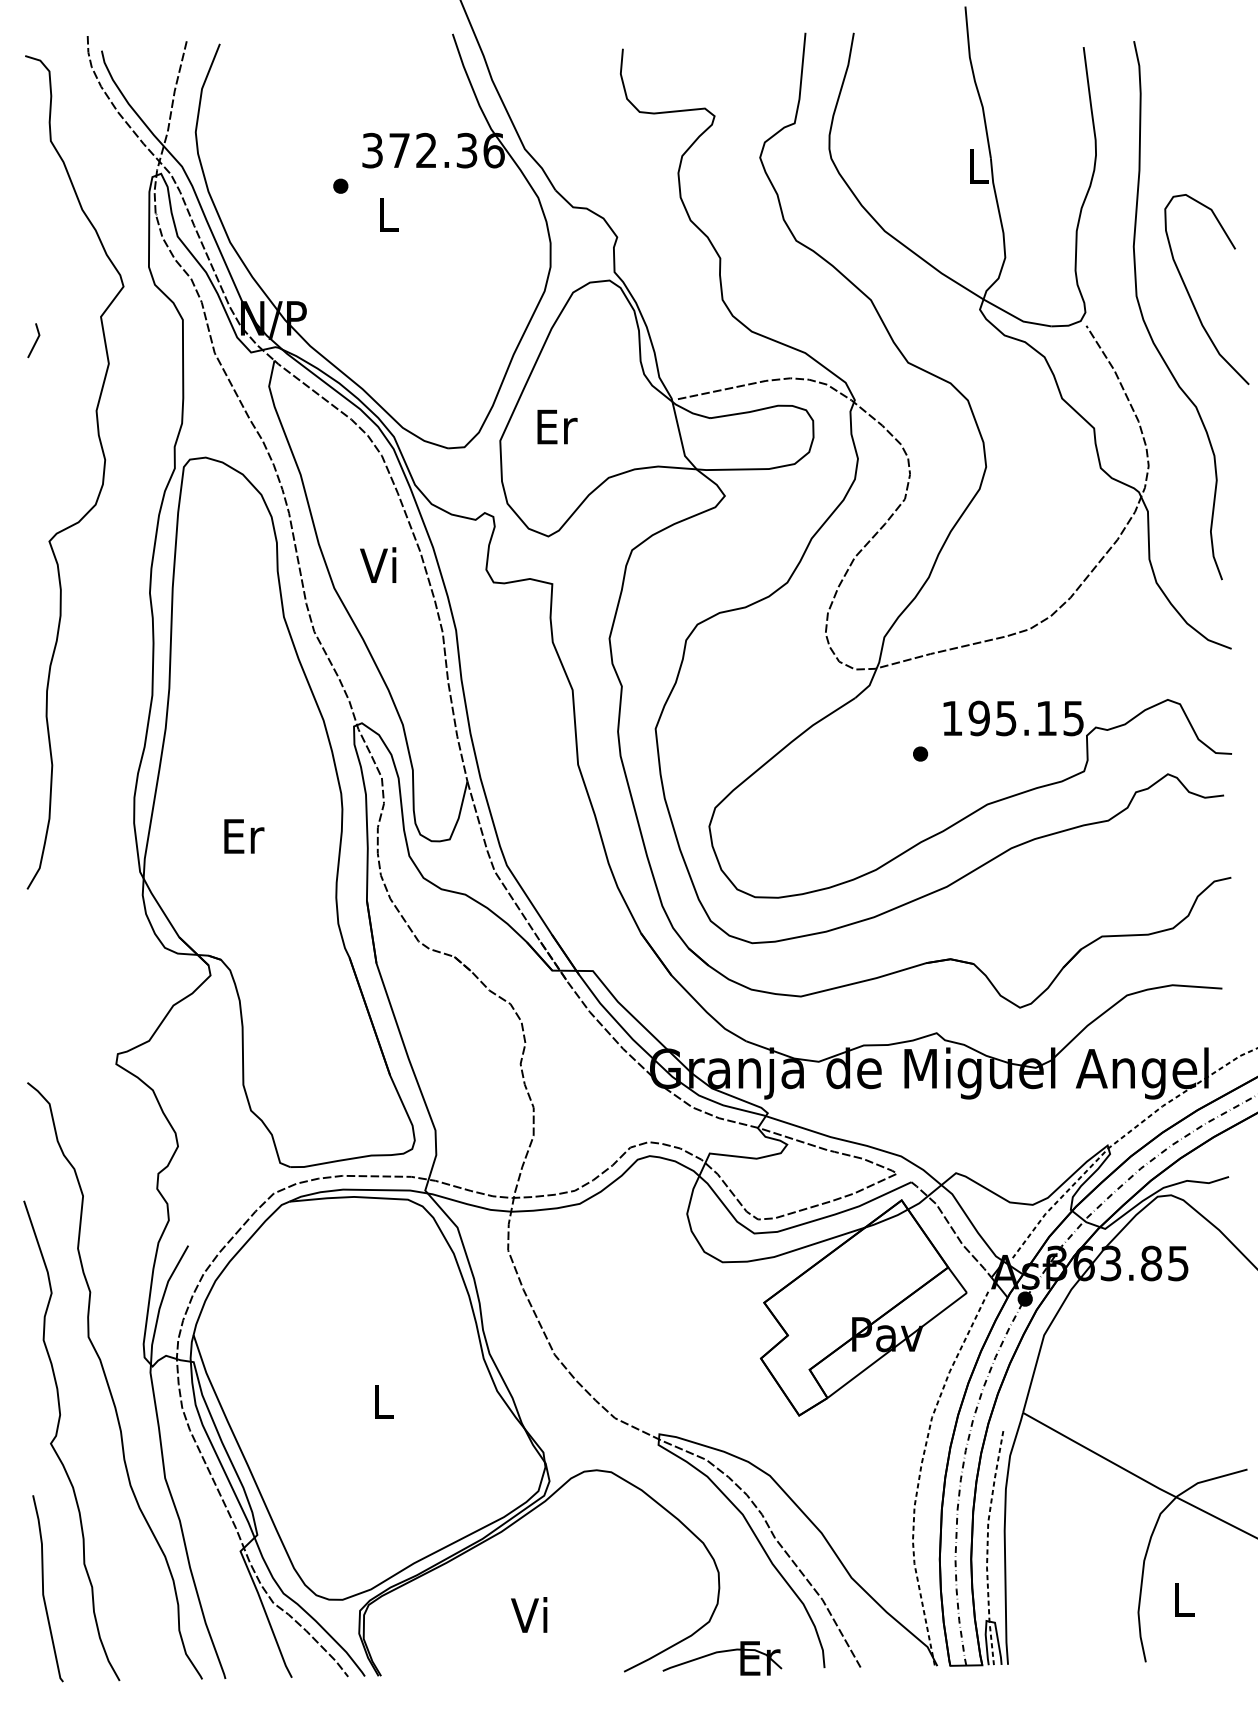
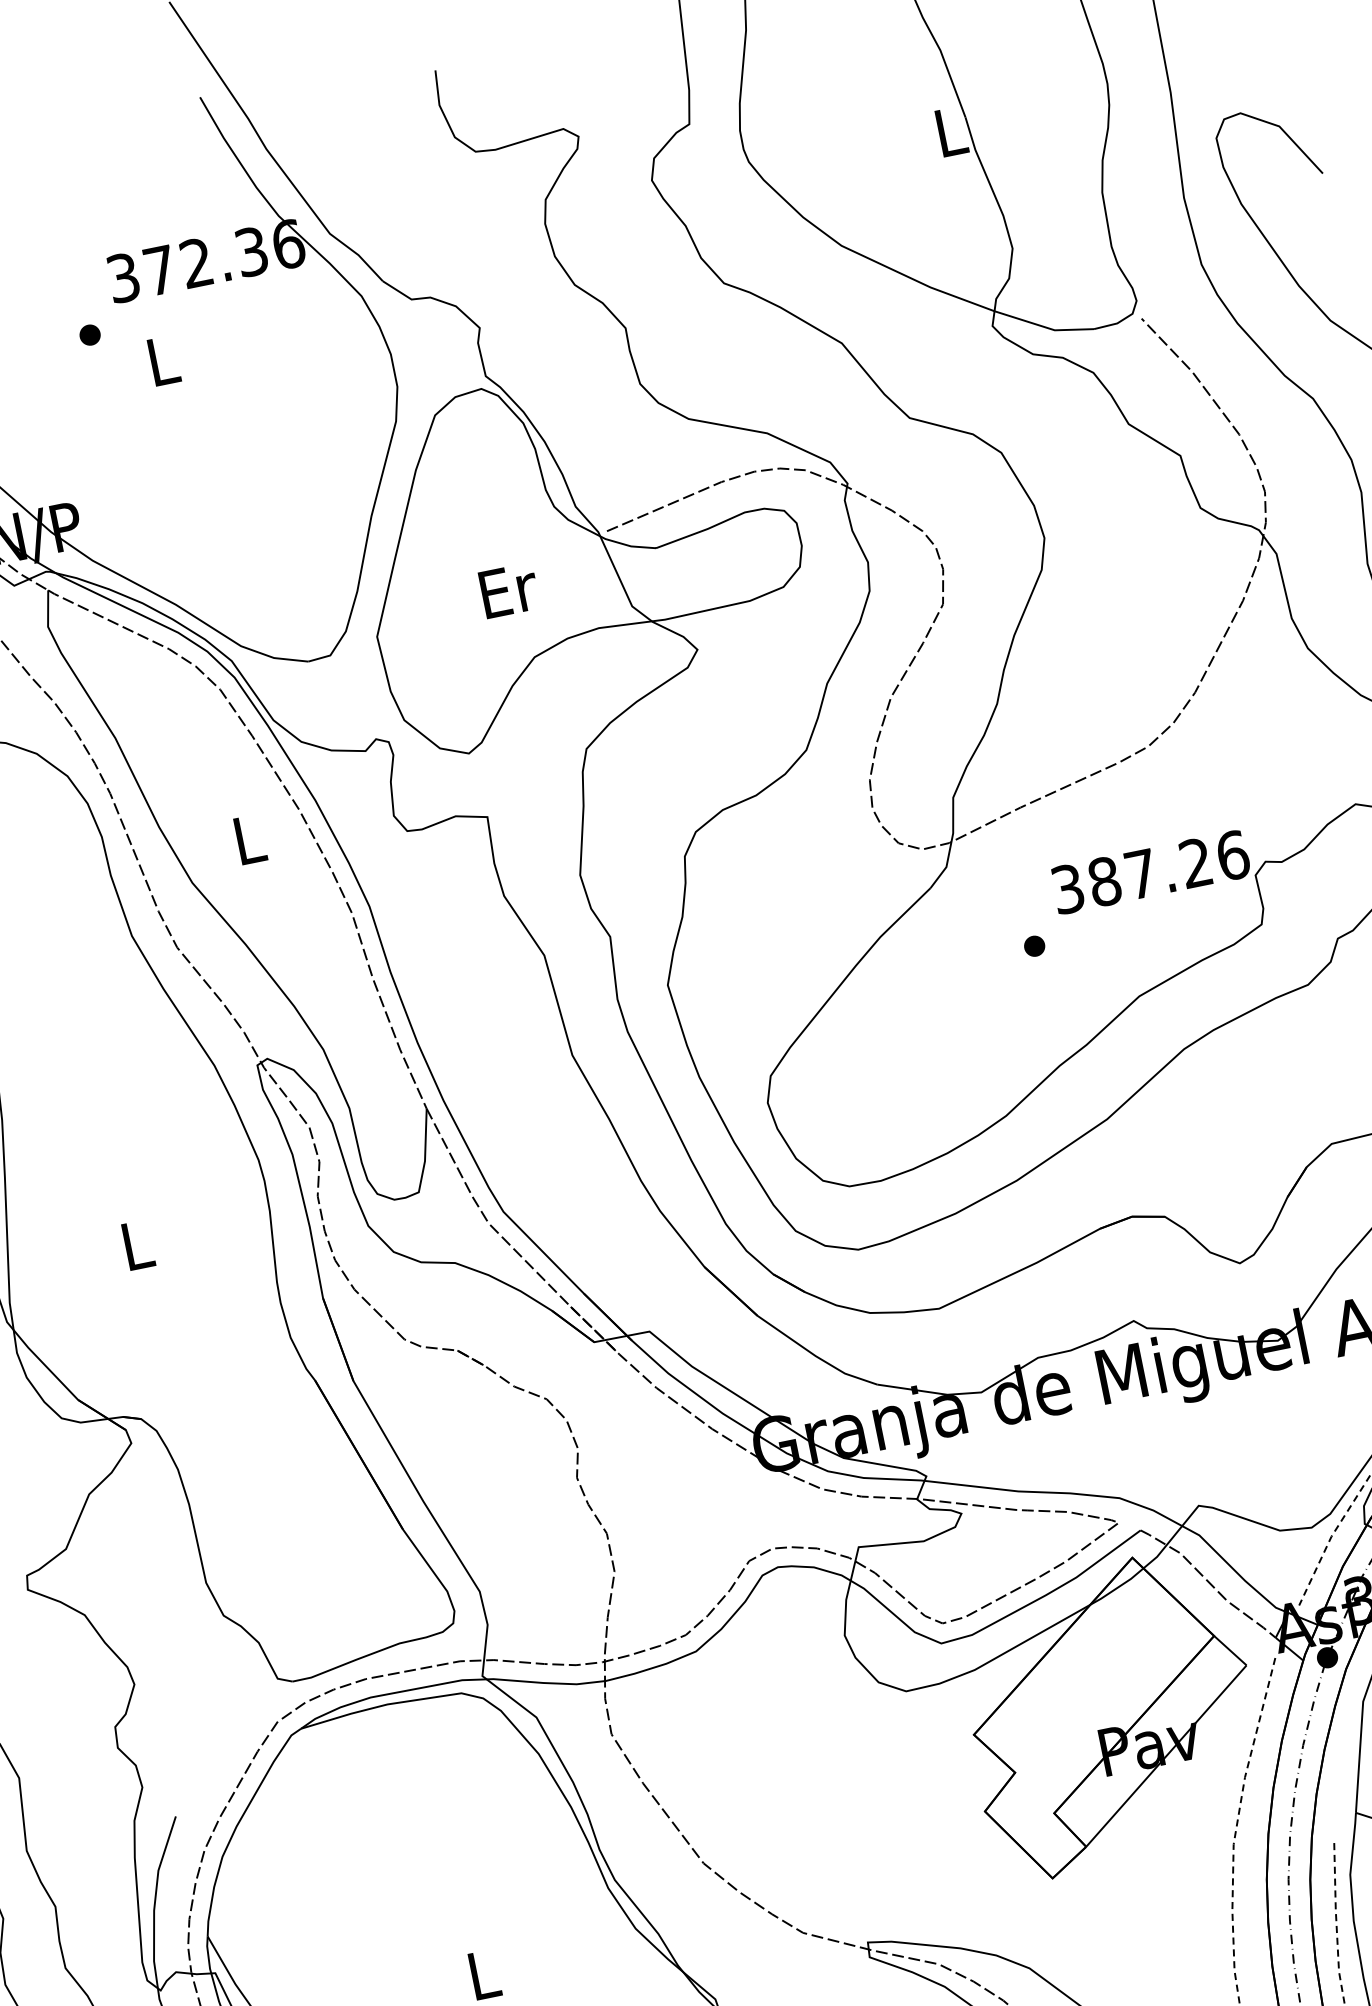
text: (557, 426) -> (509, 589), moved
text: (378, 564) -> (245, 838), Vi -> L
text: (1013, 718) -> (1151, 872), 195.15 -> 387.26
text: (244, 836) -> (139, 1245), Er -> L

